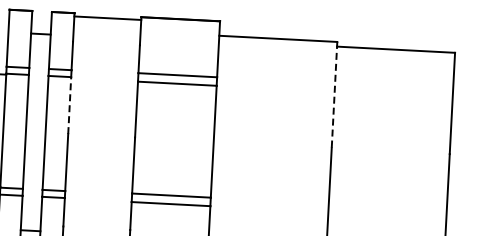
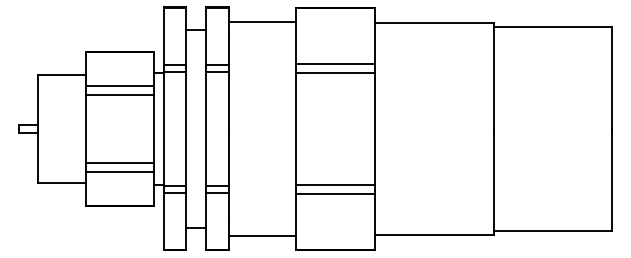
line: (106, 17) -> (261, 21), moved
line: (334, 95) -> (493, 76), dashed -> solid
line: (69, 105) -> (228, 100), dashed -> solid

